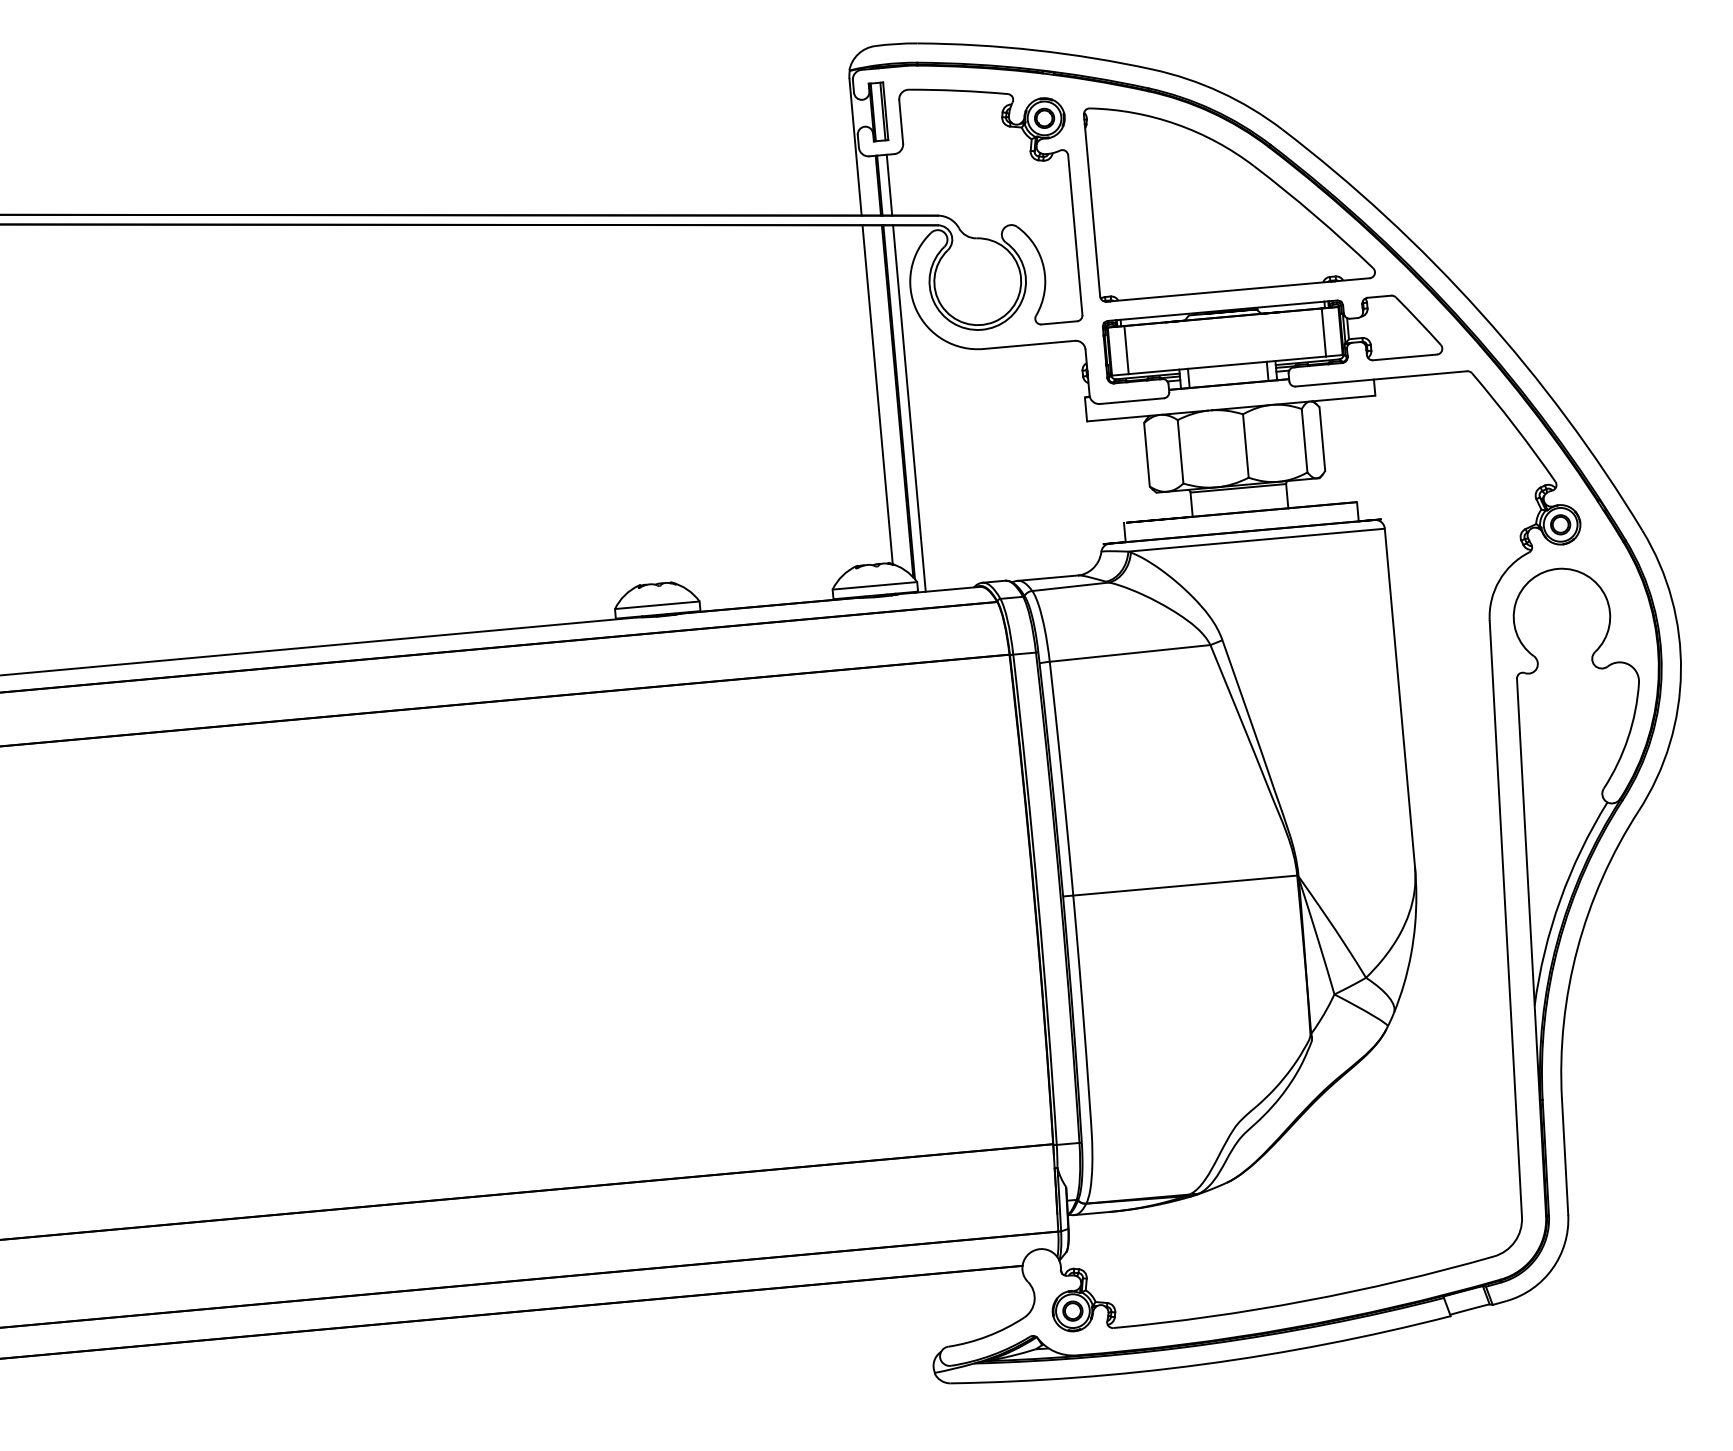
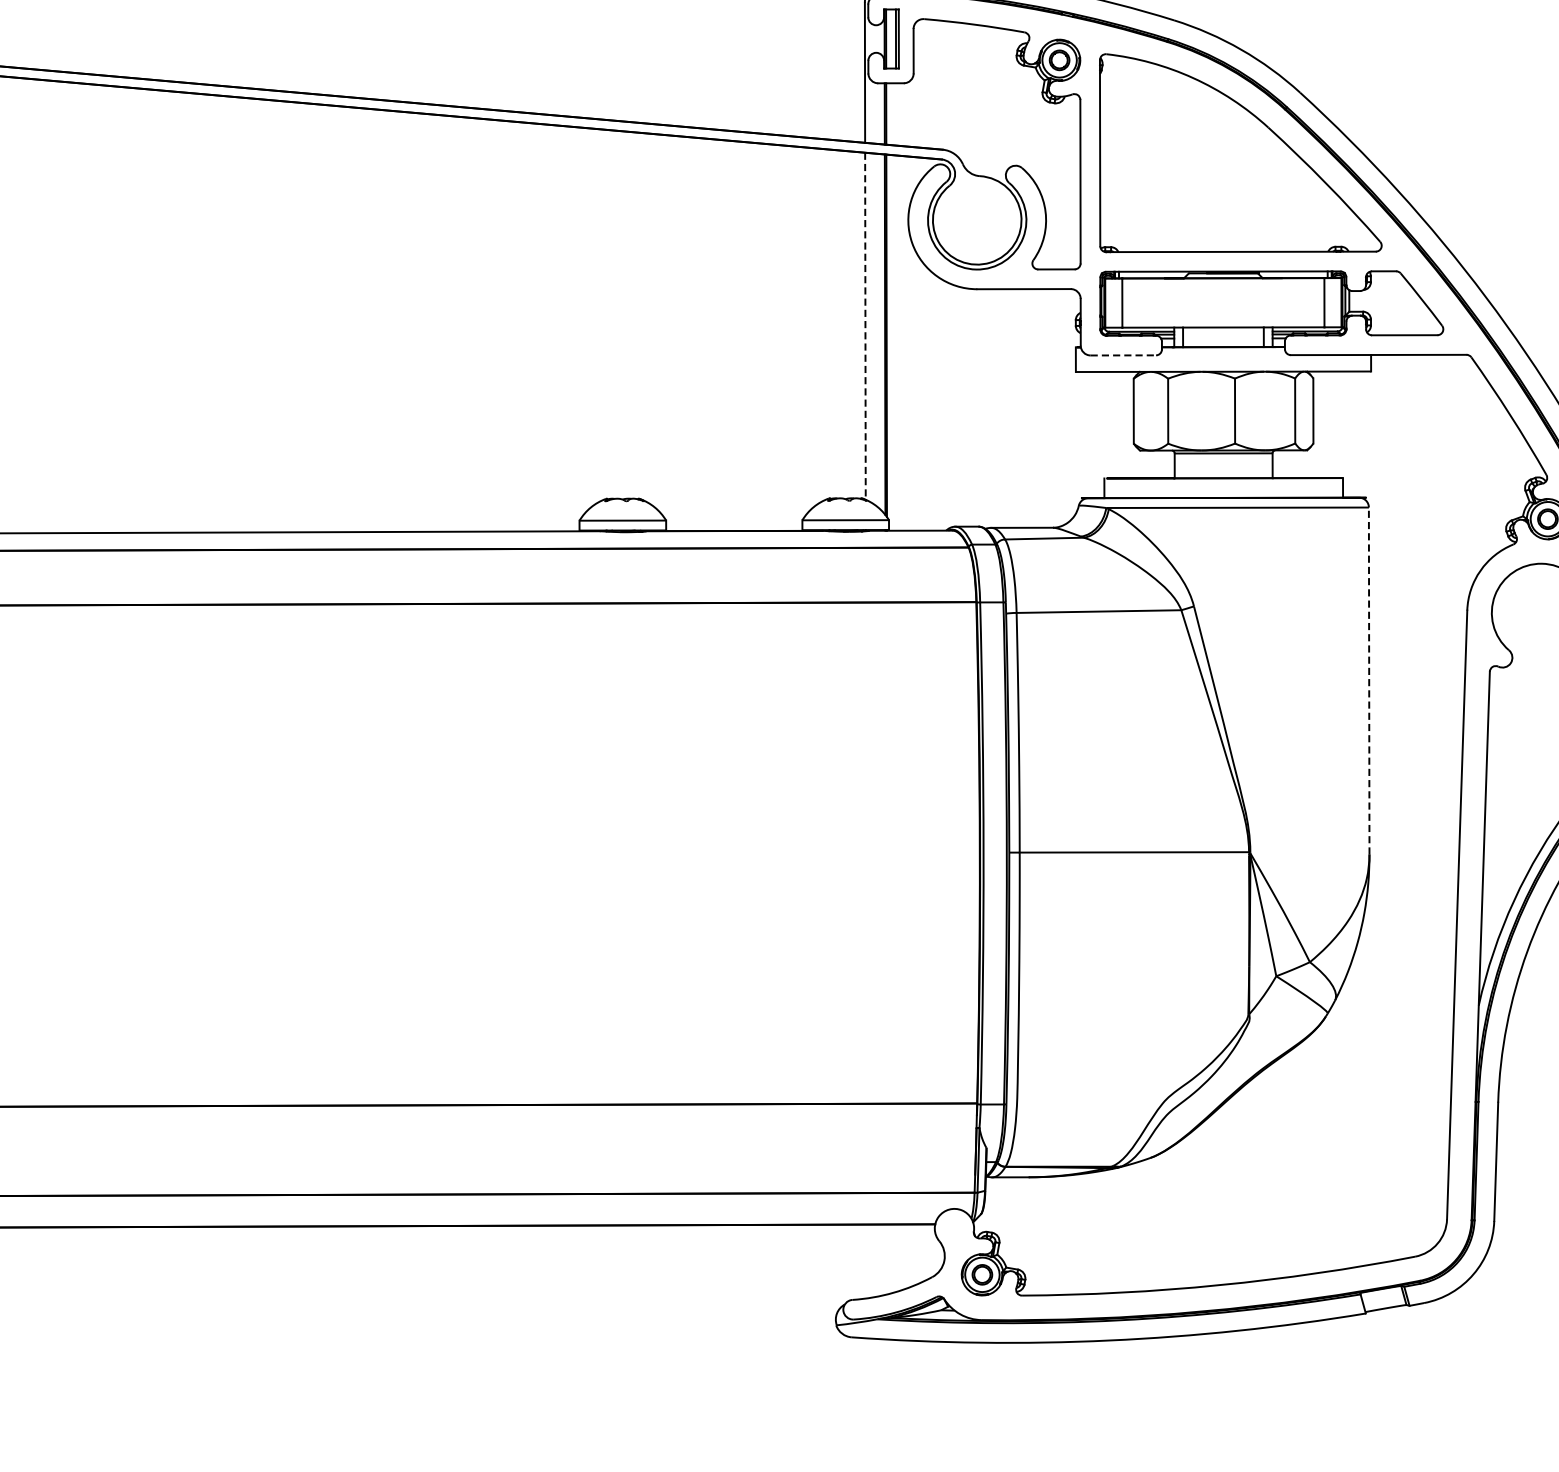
line: (889, 184) -> (896, 113), removed
line: (877, 395) -> (865, 327), solid -> dashed
line: (1132, 401) -> (1123, 355), solid -> dashed
line: (909, 408) -> (896, 343), removed
line: (1399, 697) -> (1368, 680), solid -> dashed

